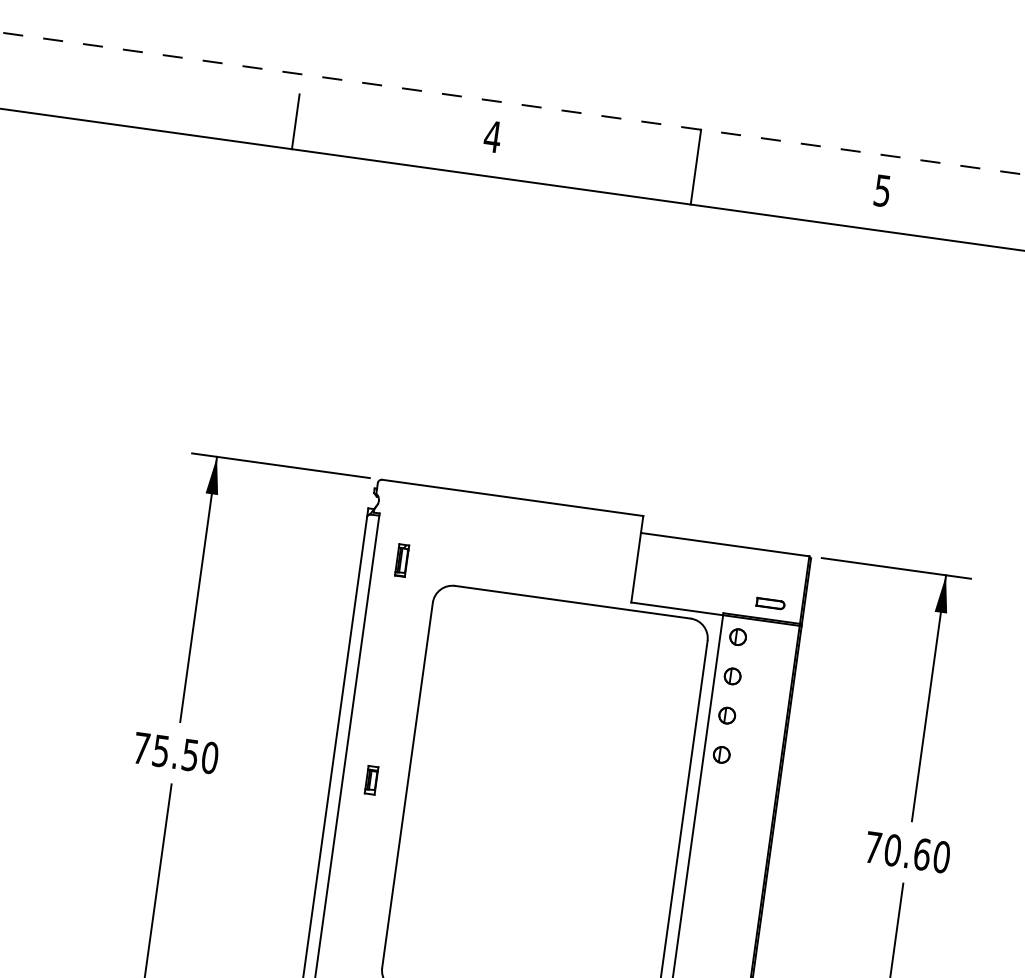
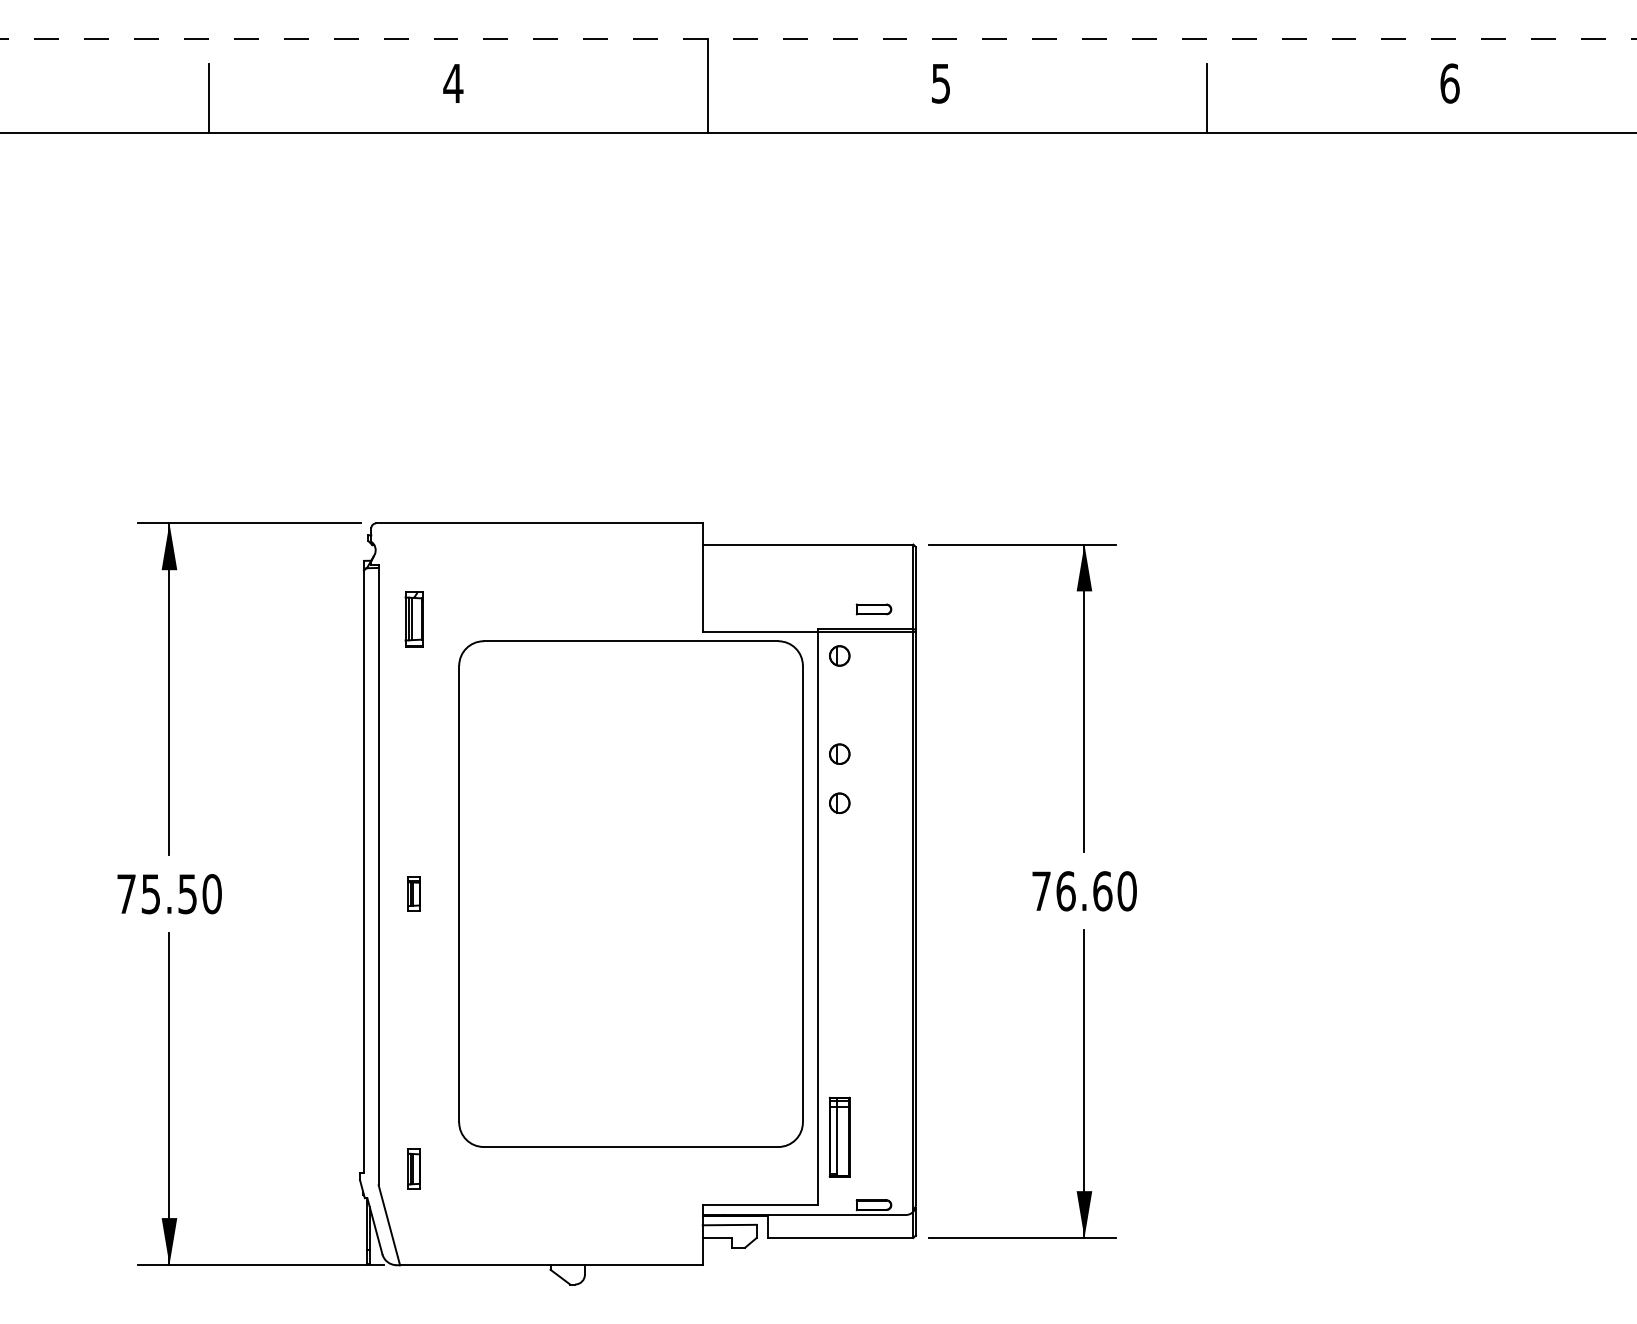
part: (402, 560) -> (414, 619), size x1.4
part: (732, 675) -> (839, 704), removed
text: (892, 850) -> (1065, 891), 70.60 -> 76.60

